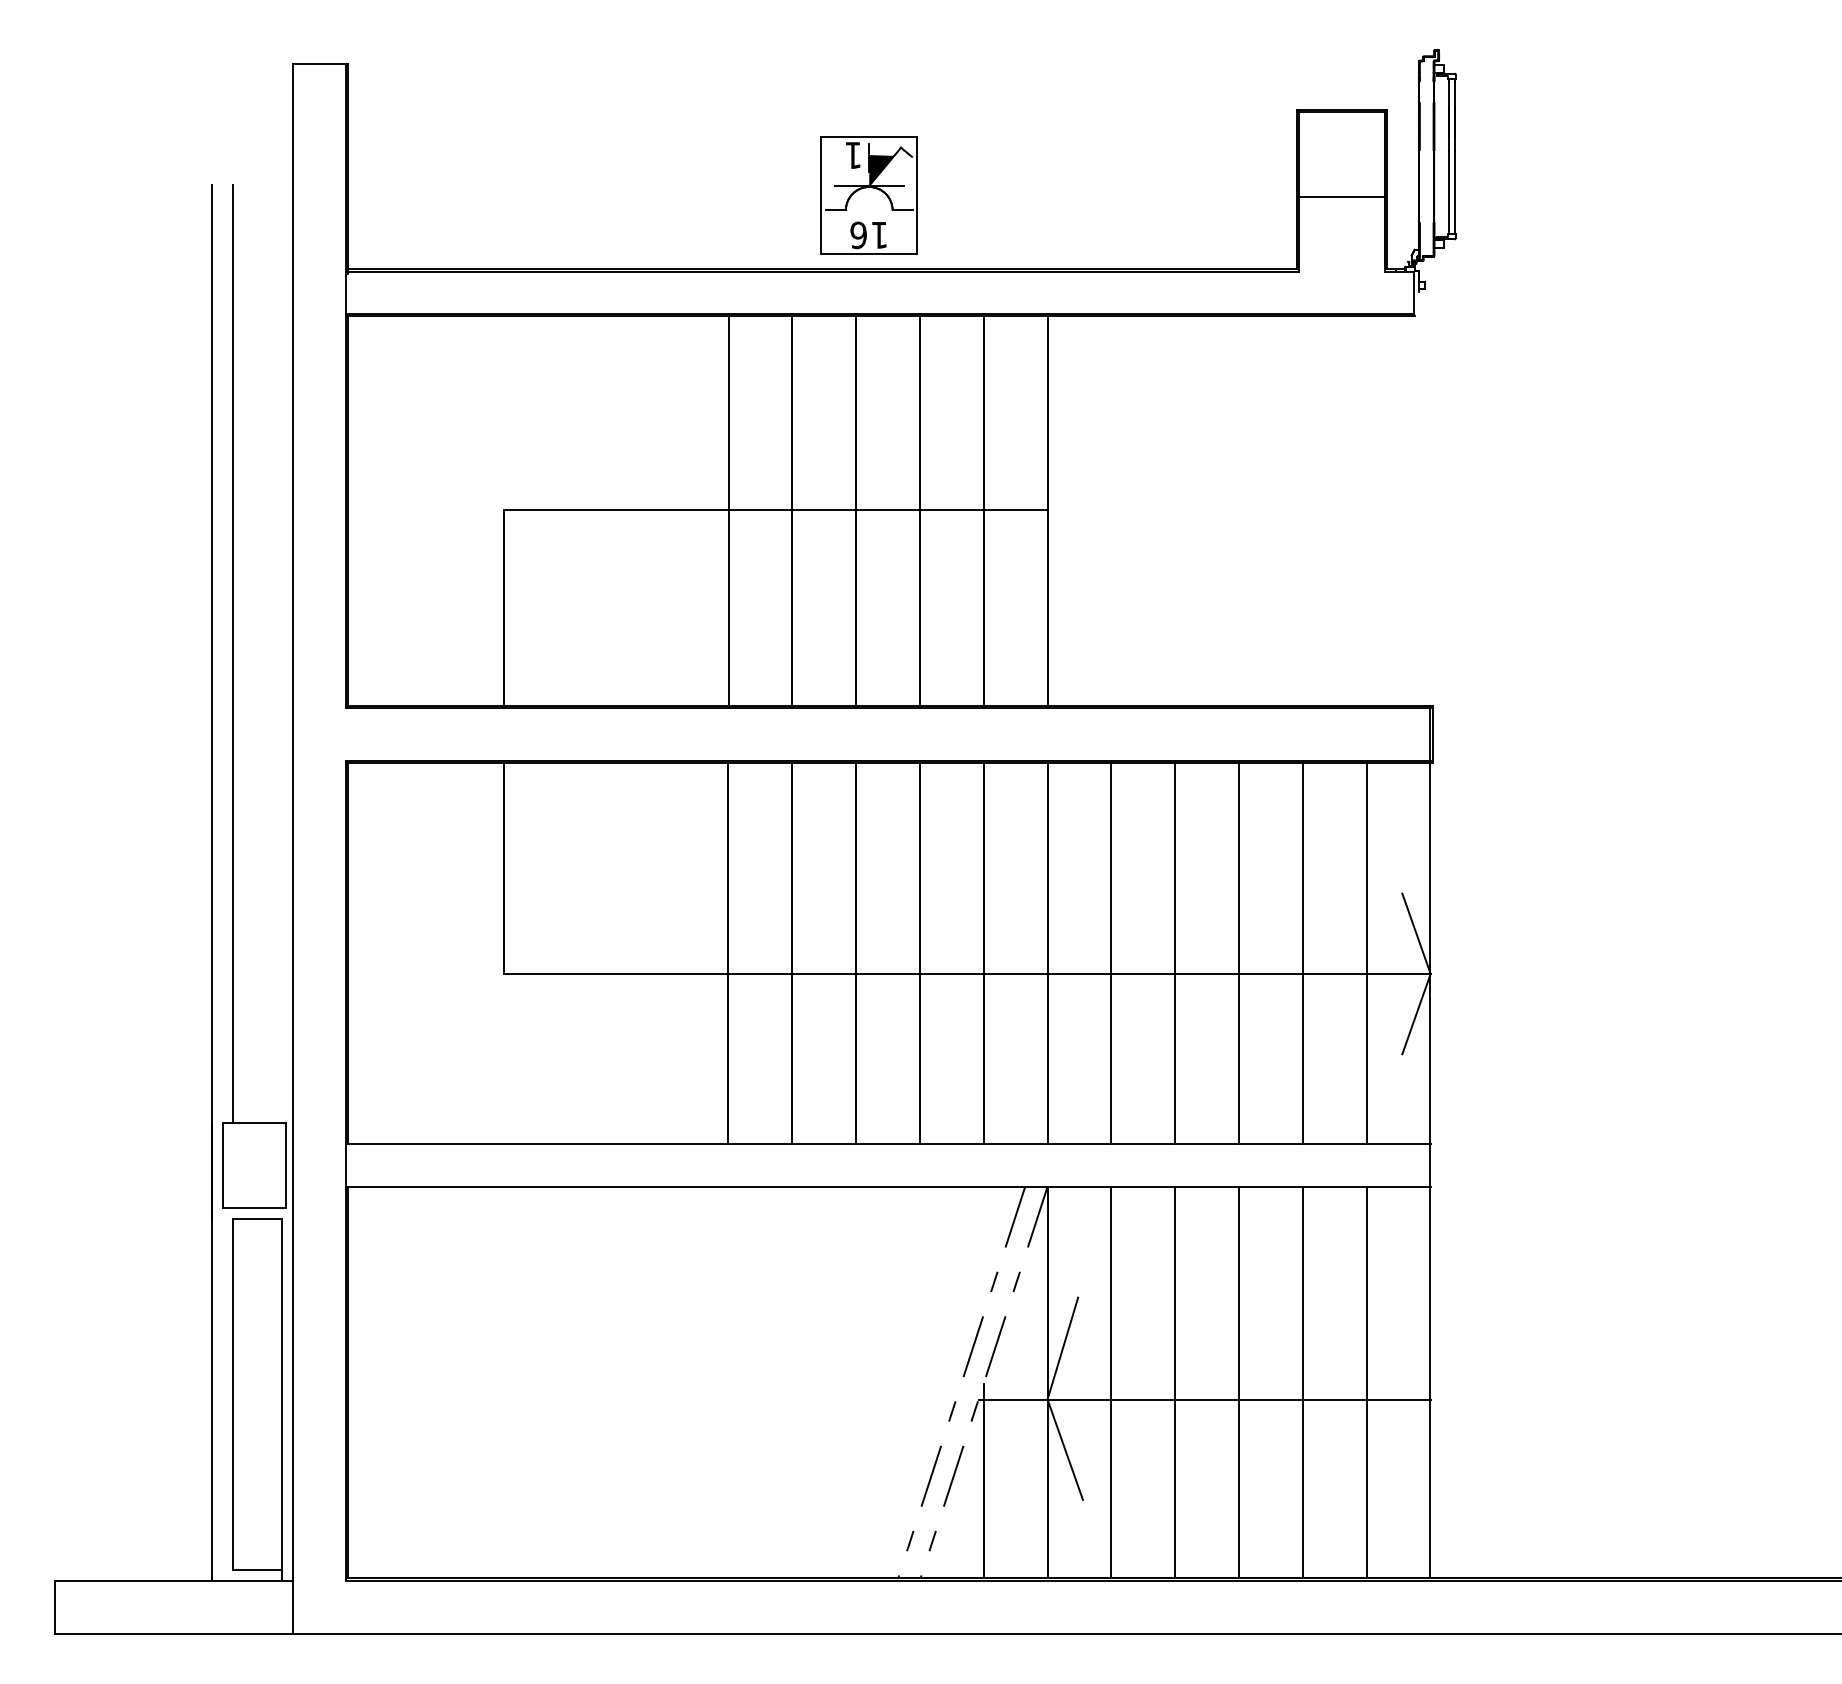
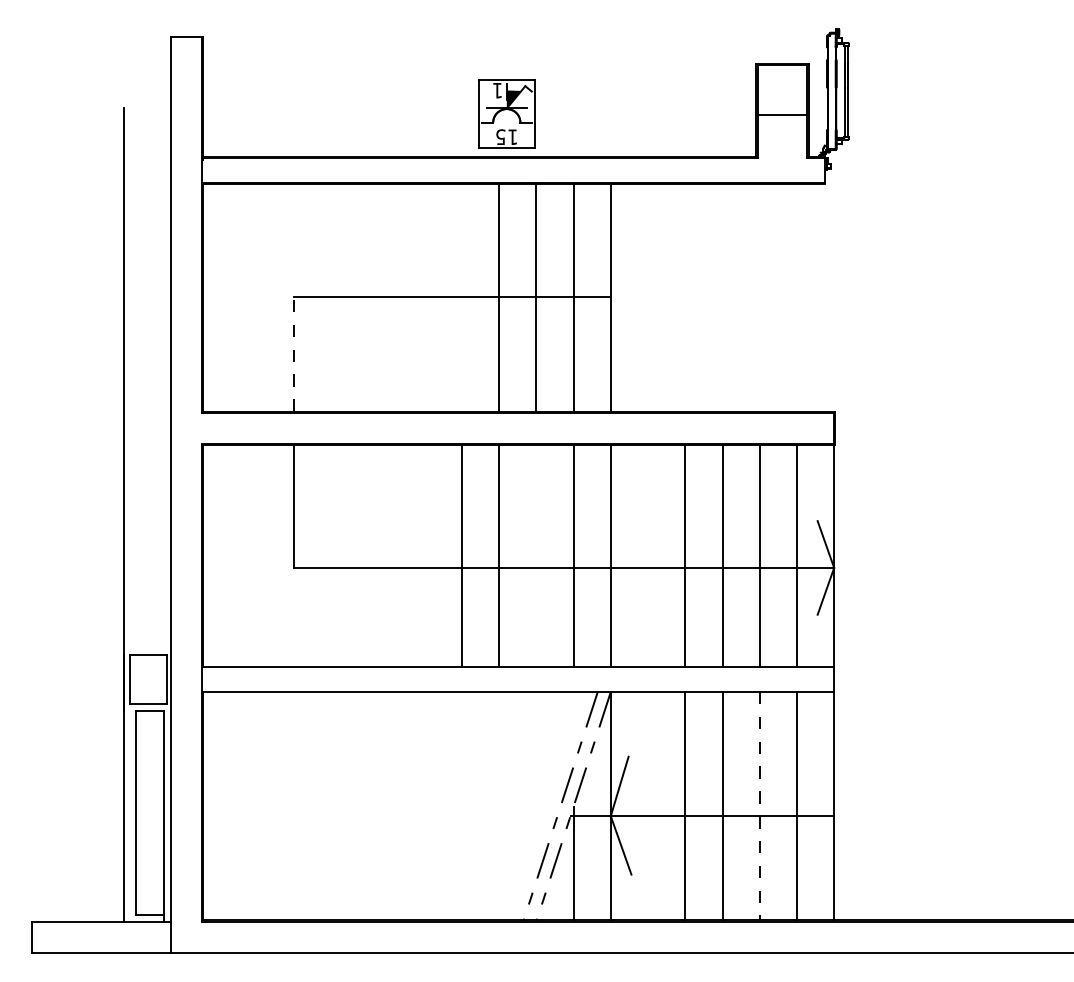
text: (858, 235) -> (500, 137), 16 -> 15
line: (728, 510) -> (424, 297), removed
line: (793, 510) -> (462, 297), removed
line: (505, 606) -> (294, 353), solid -> dashed
line: (232, 652) -> (135, 380), removed
line: (728, 954) -> (424, 556), removed
line: (920, 954) -> (536, 556), removed
line: (1112, 954) -> (648, 556), removed
line: (1112, 1383) -> (648, 806), removed
line: (1302, 1383) -> (759, 806), solid -> dashed

